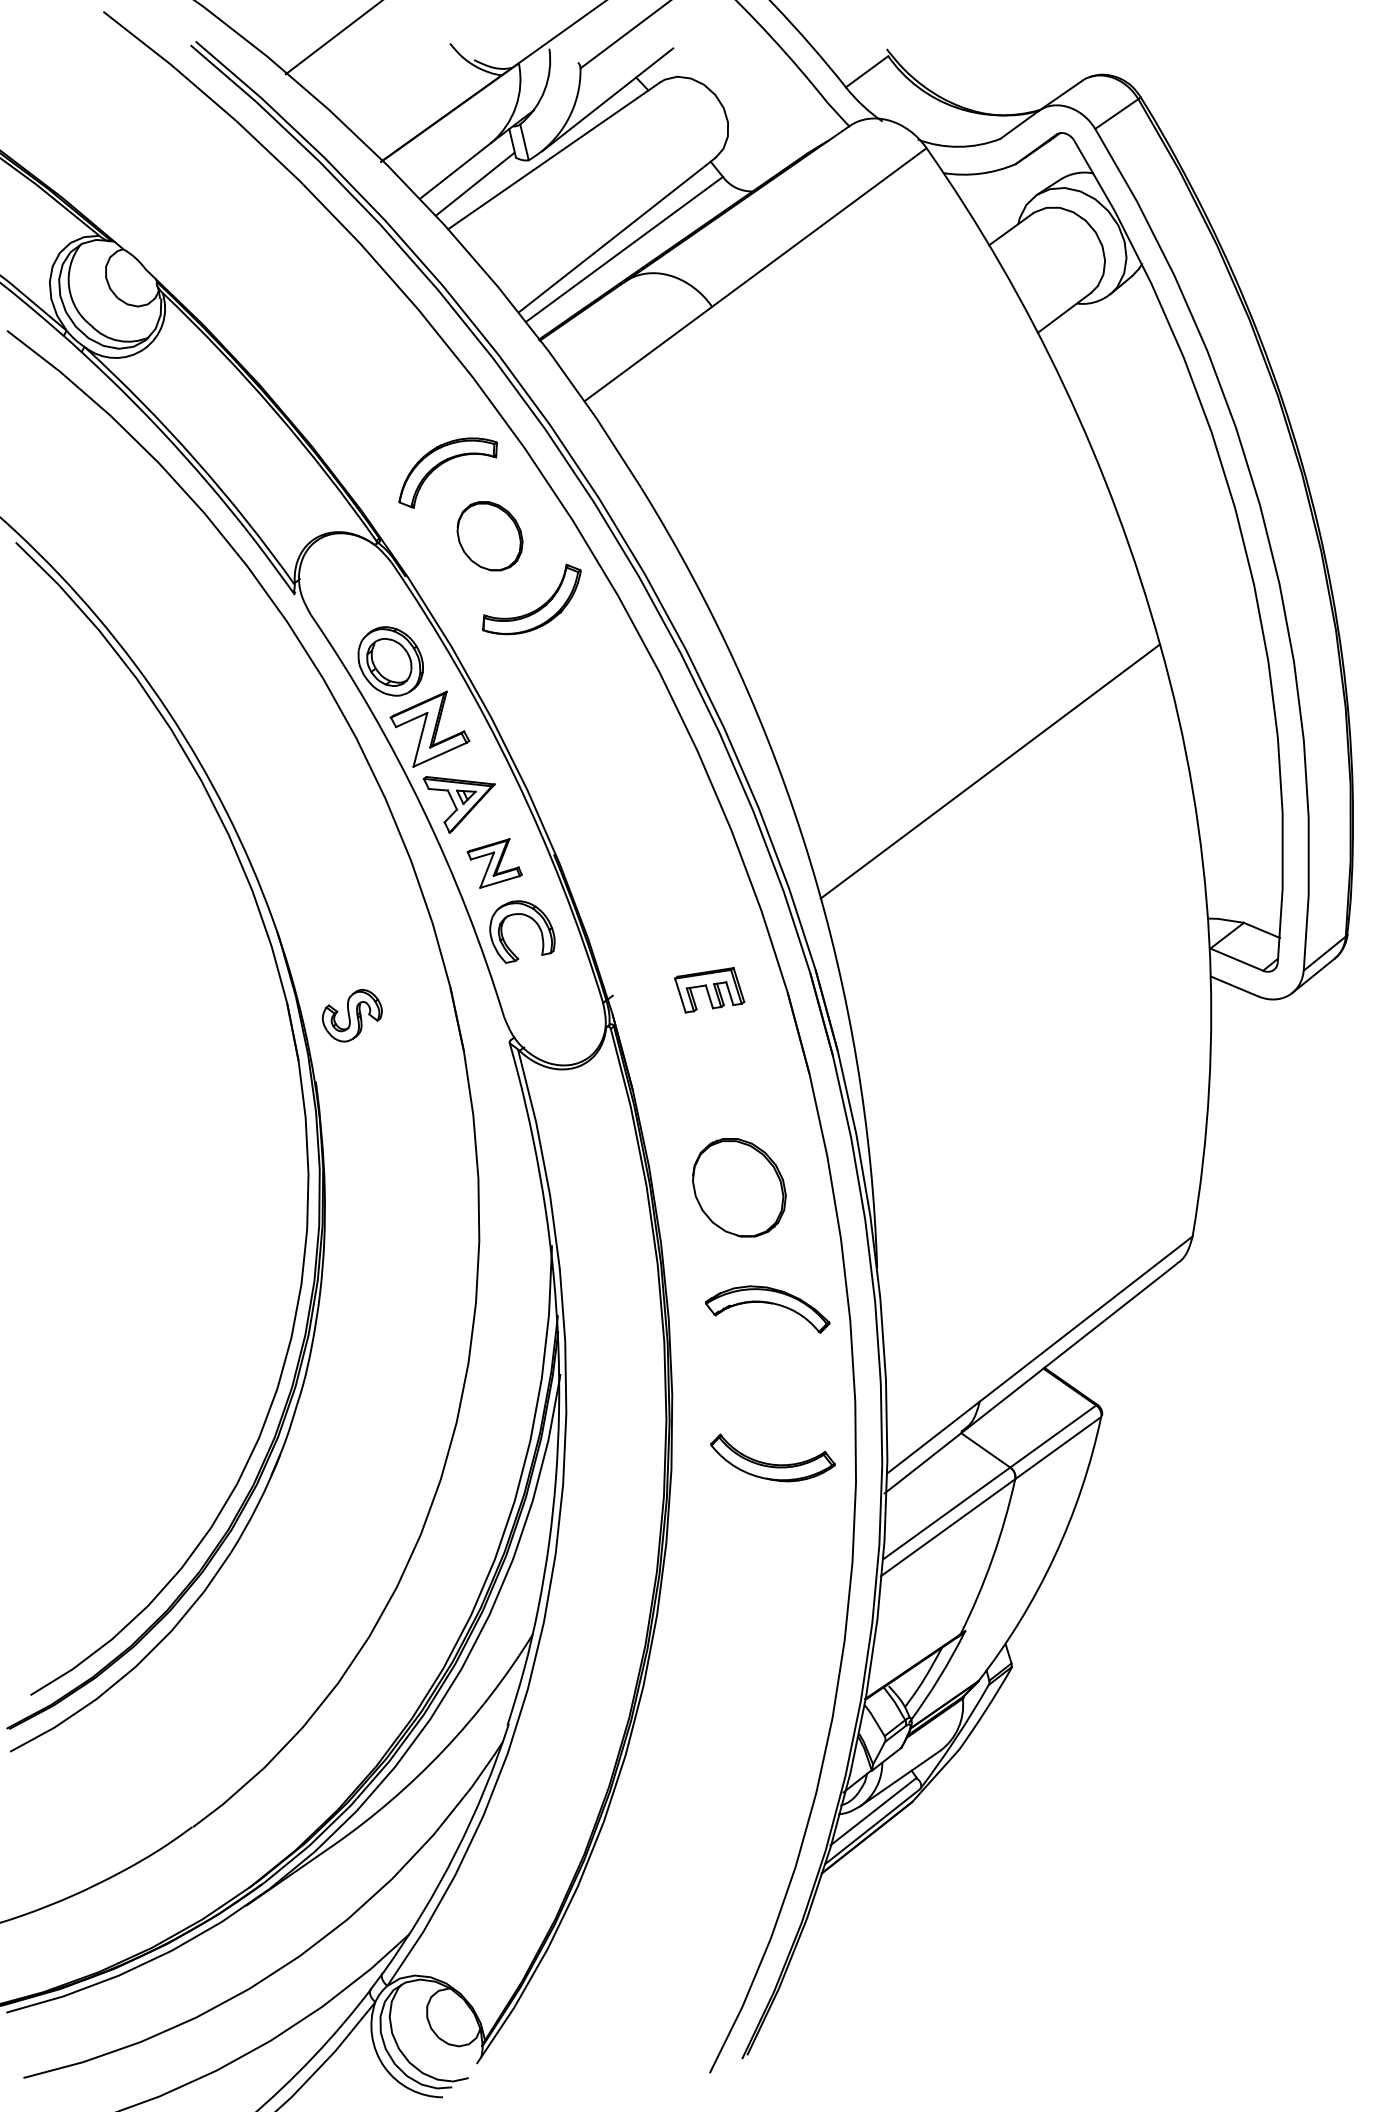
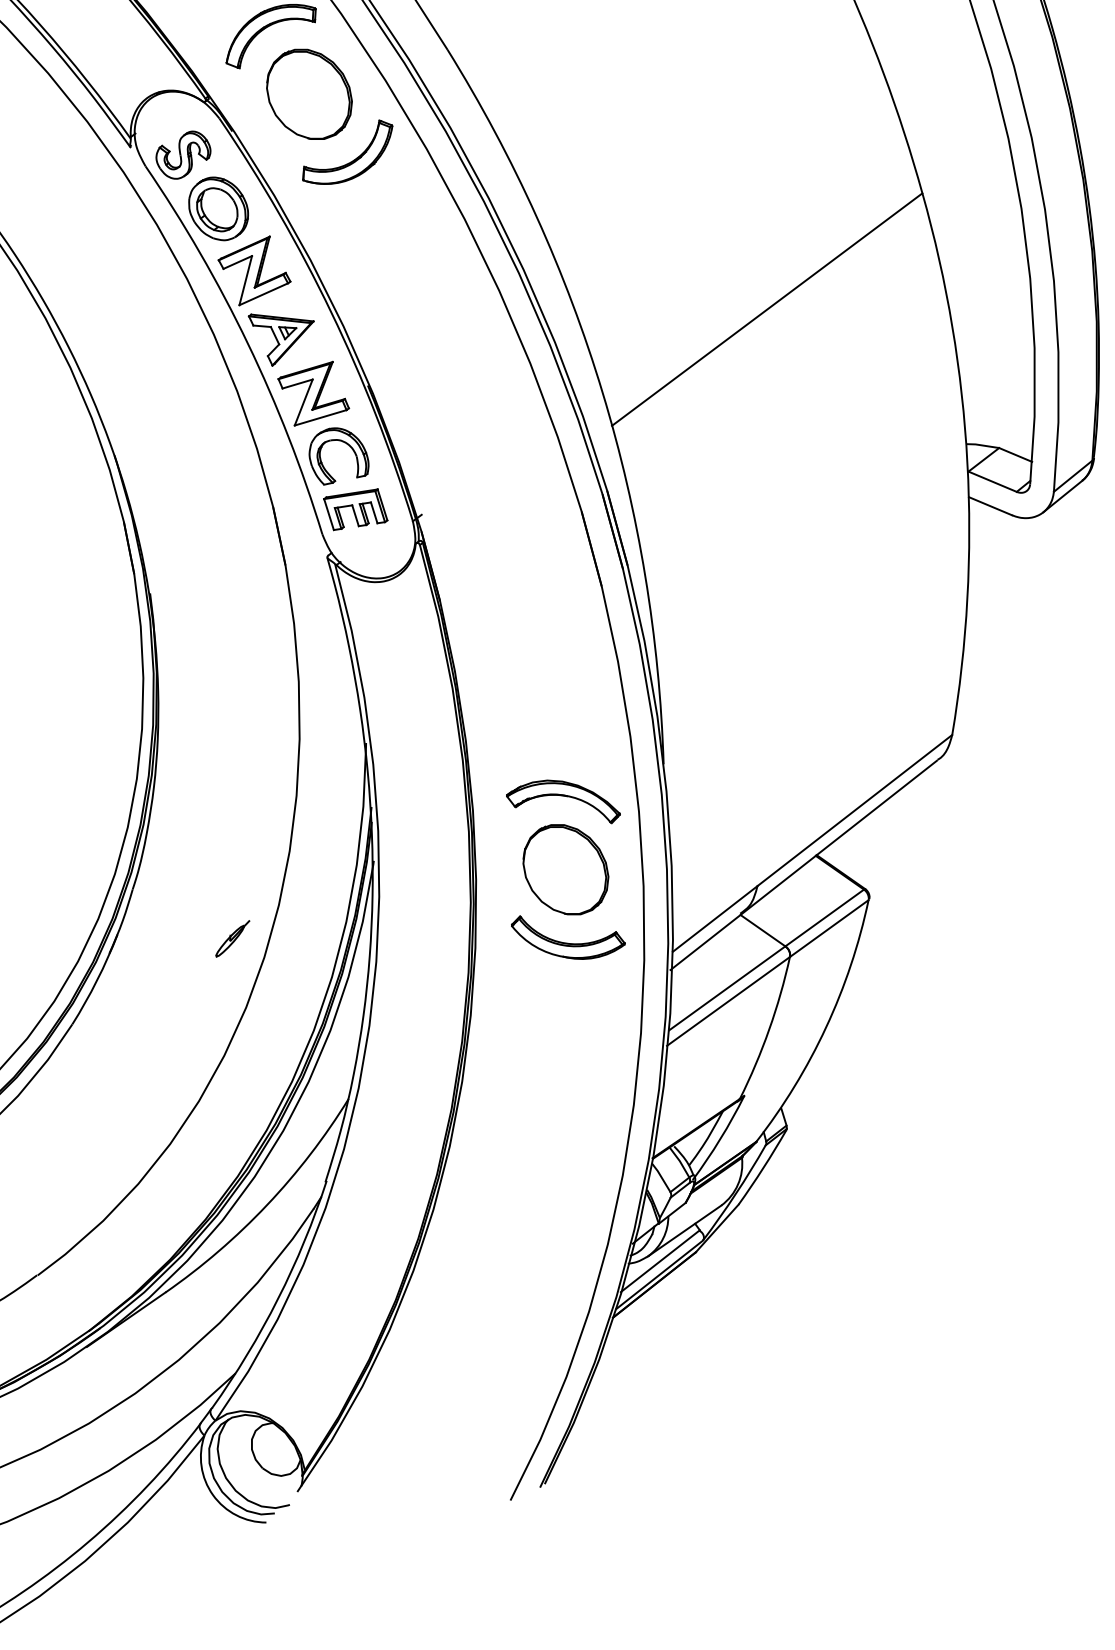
part: (489, 535) -> (308, 93), size x1.43
part: (494, 863) -> (313, 393), size x1.43
part: (709, 990) -> (355, 509), moved
part: (351, 1015) -> (182, 154), moved
part: (739, 1187) -> (566, 869), moved
part: (406, 1458) -> (233, 938), added

